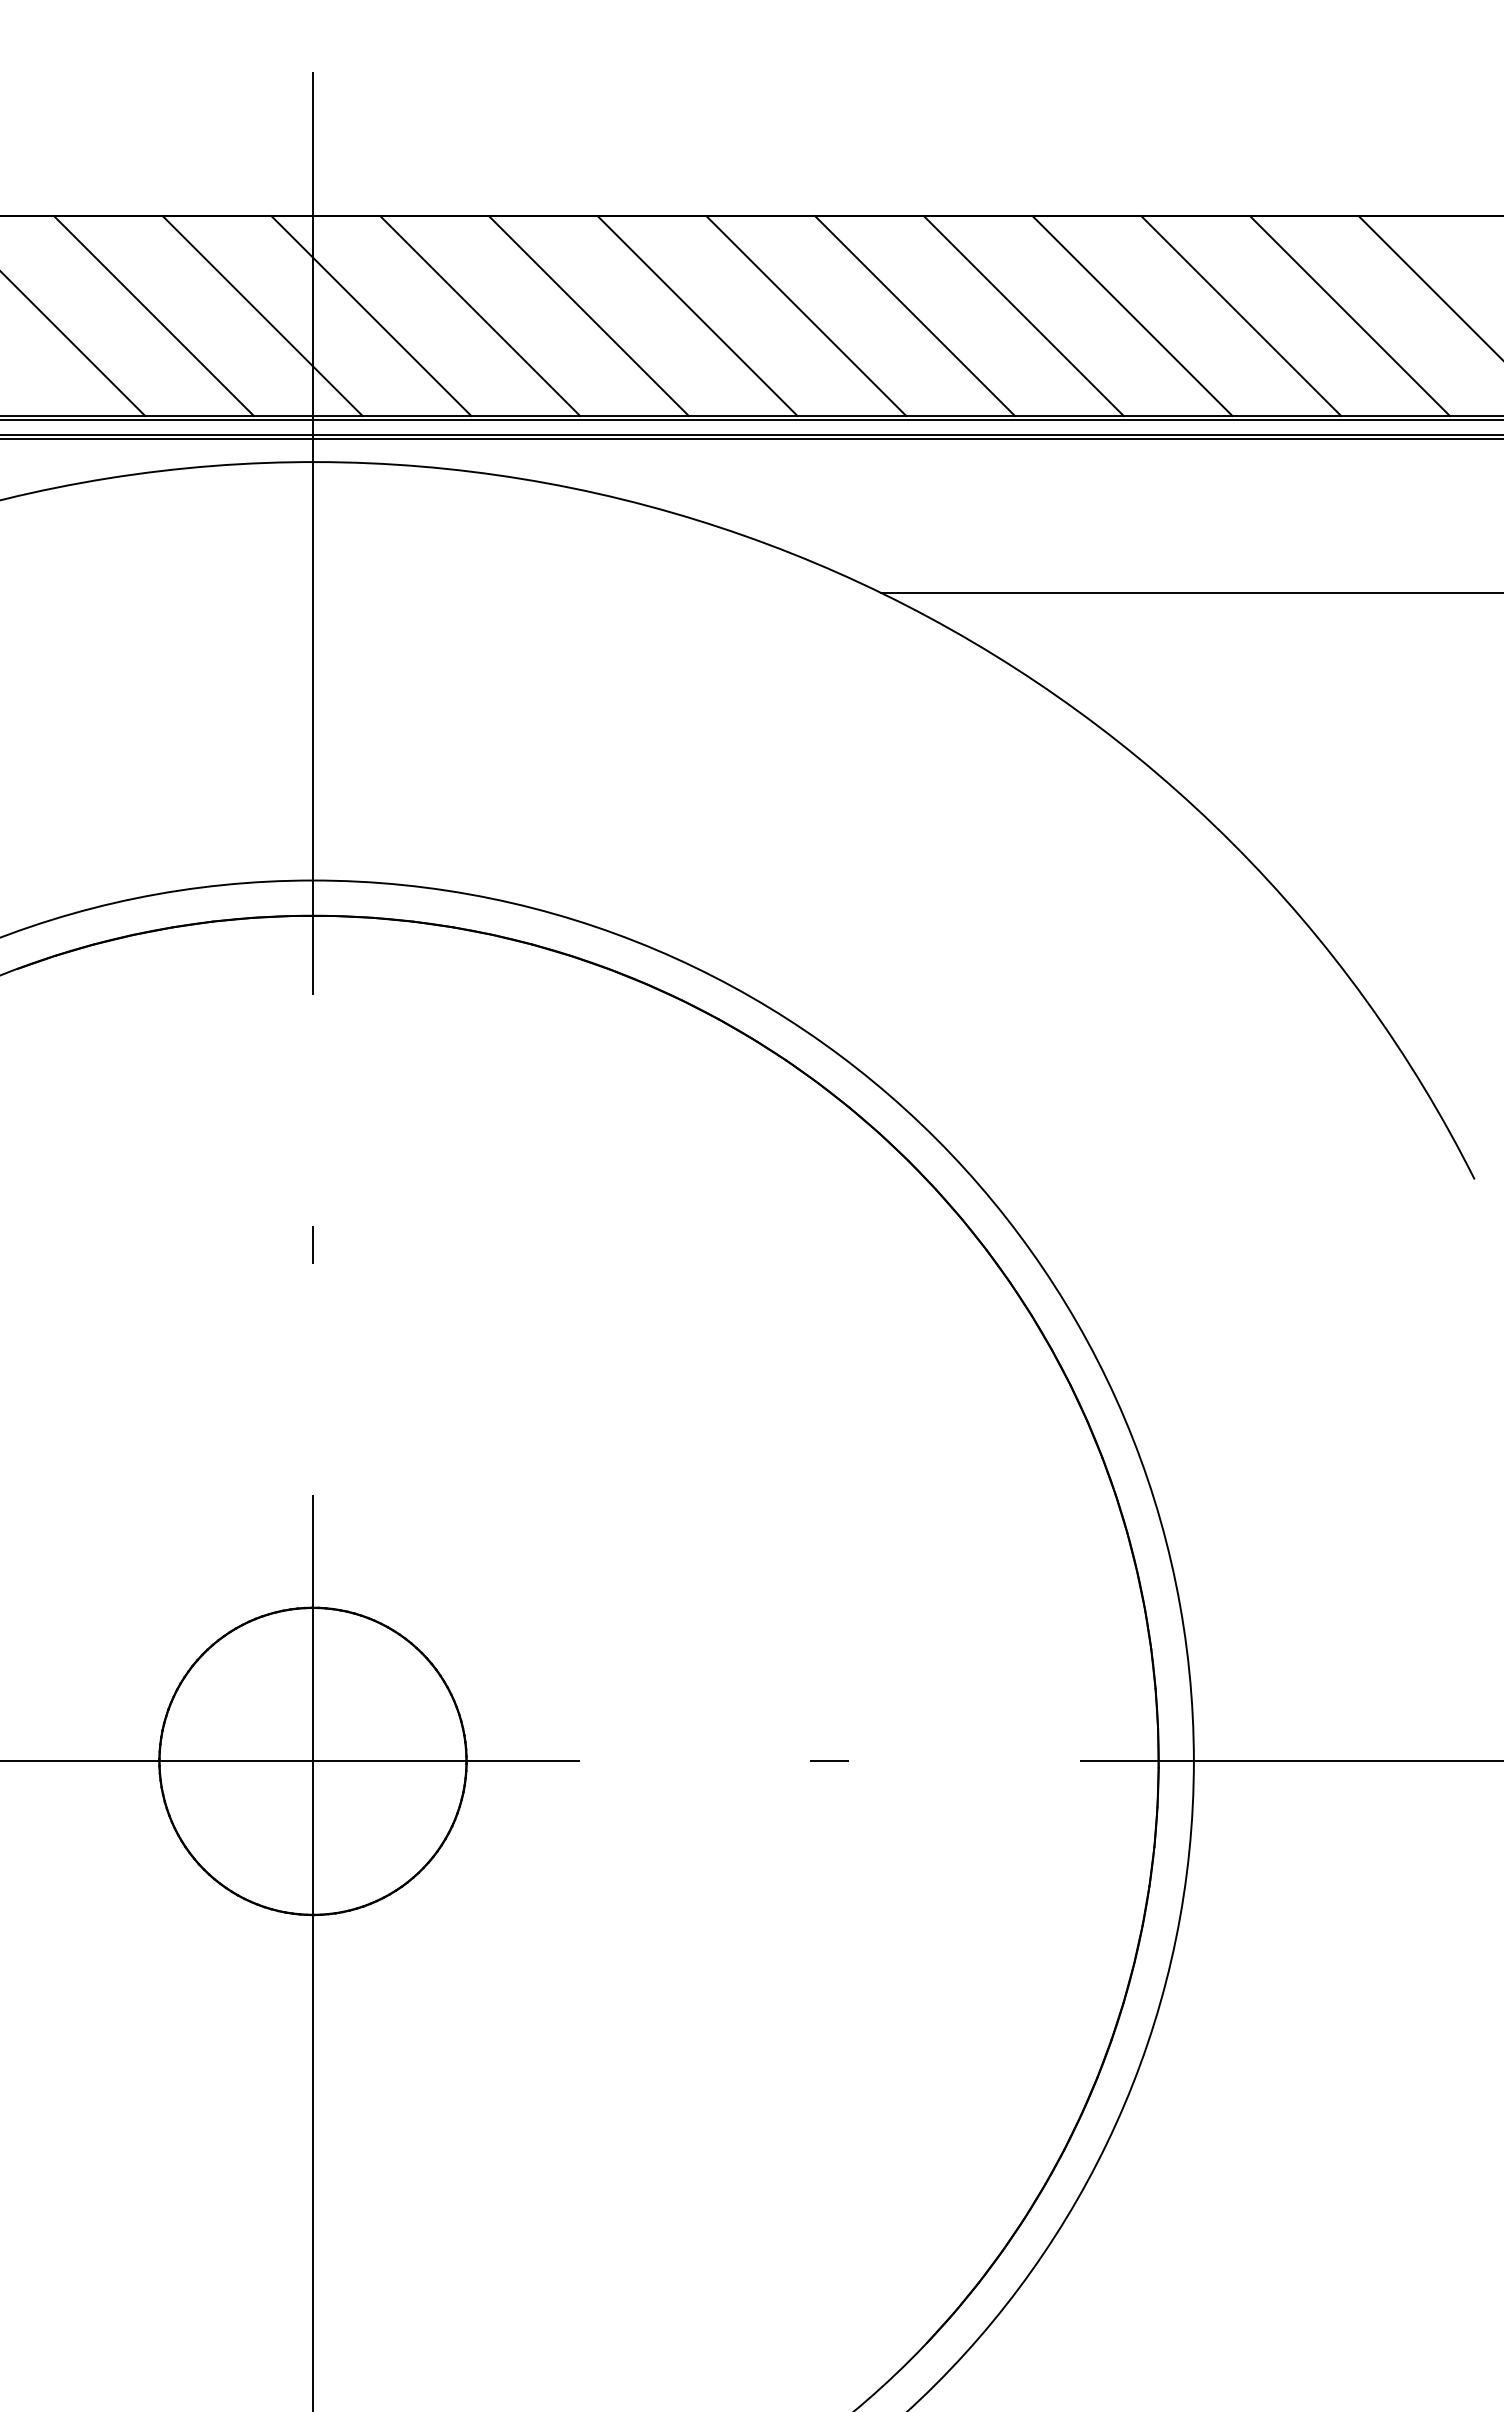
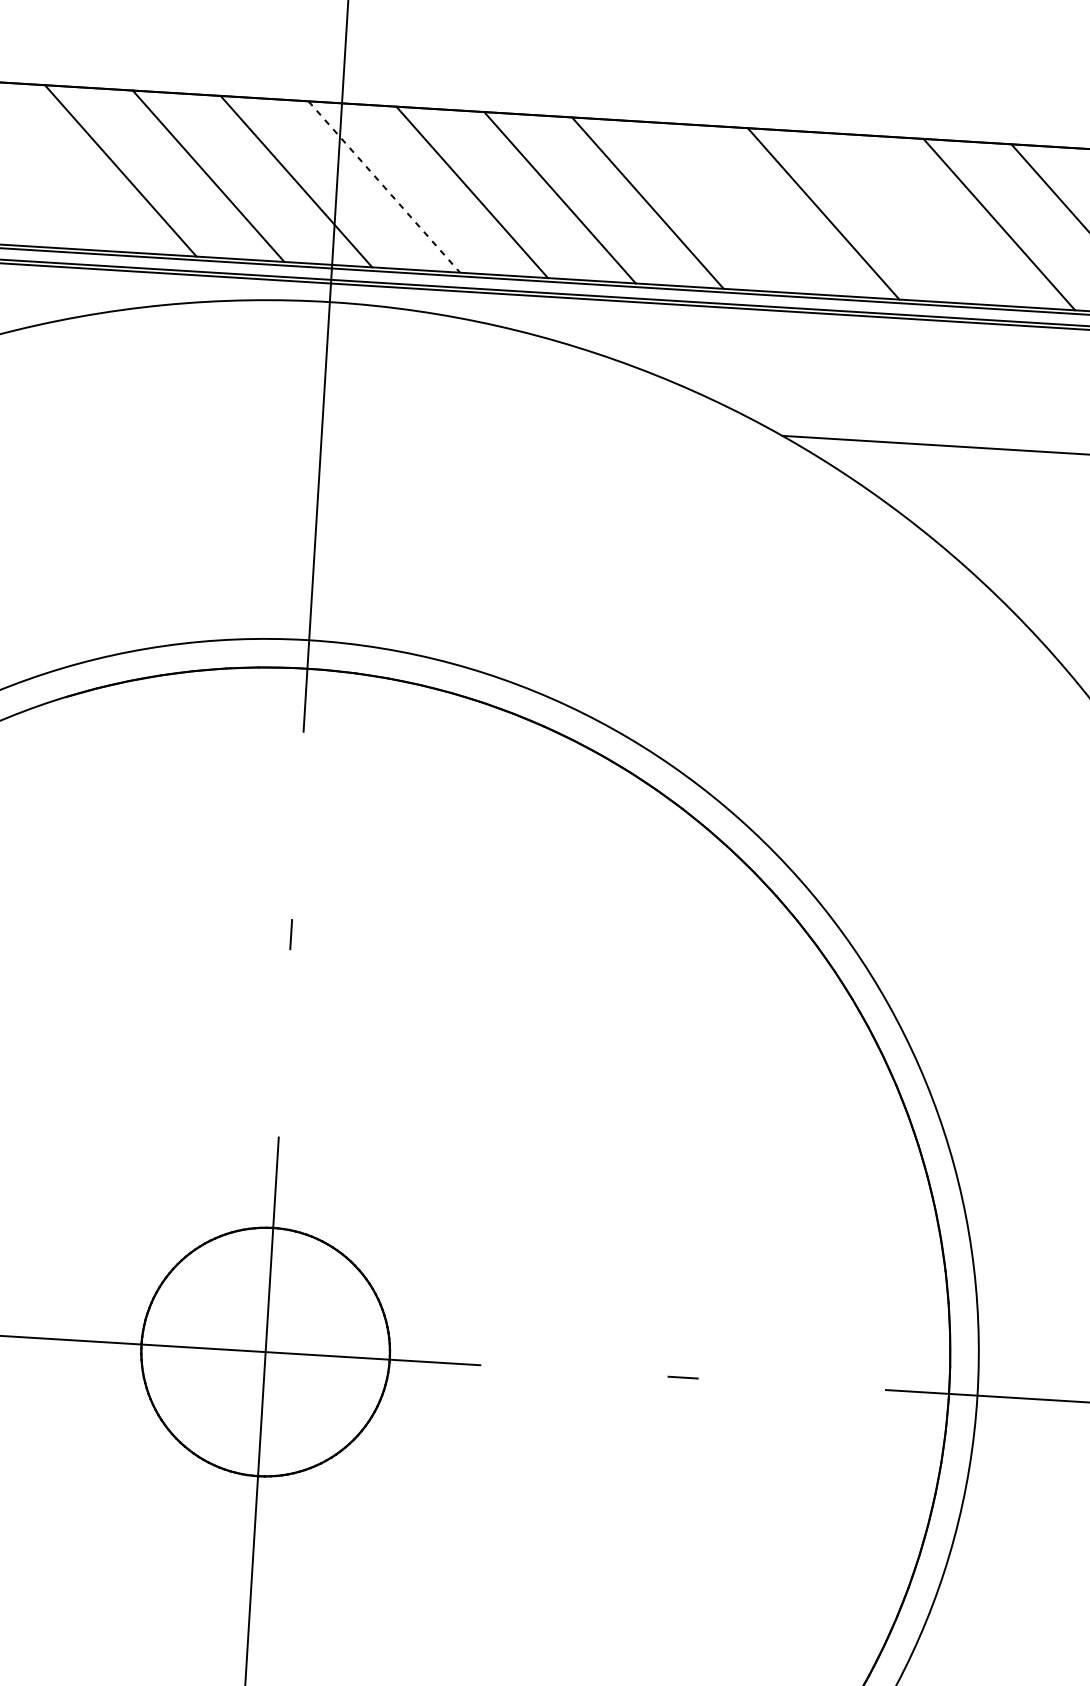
line: (371, 316) -> (384, 187), solid -> dashed
line: (806, 316) -> (735, 208), removed
line: (1023, 316) -> (911, 219), removed

